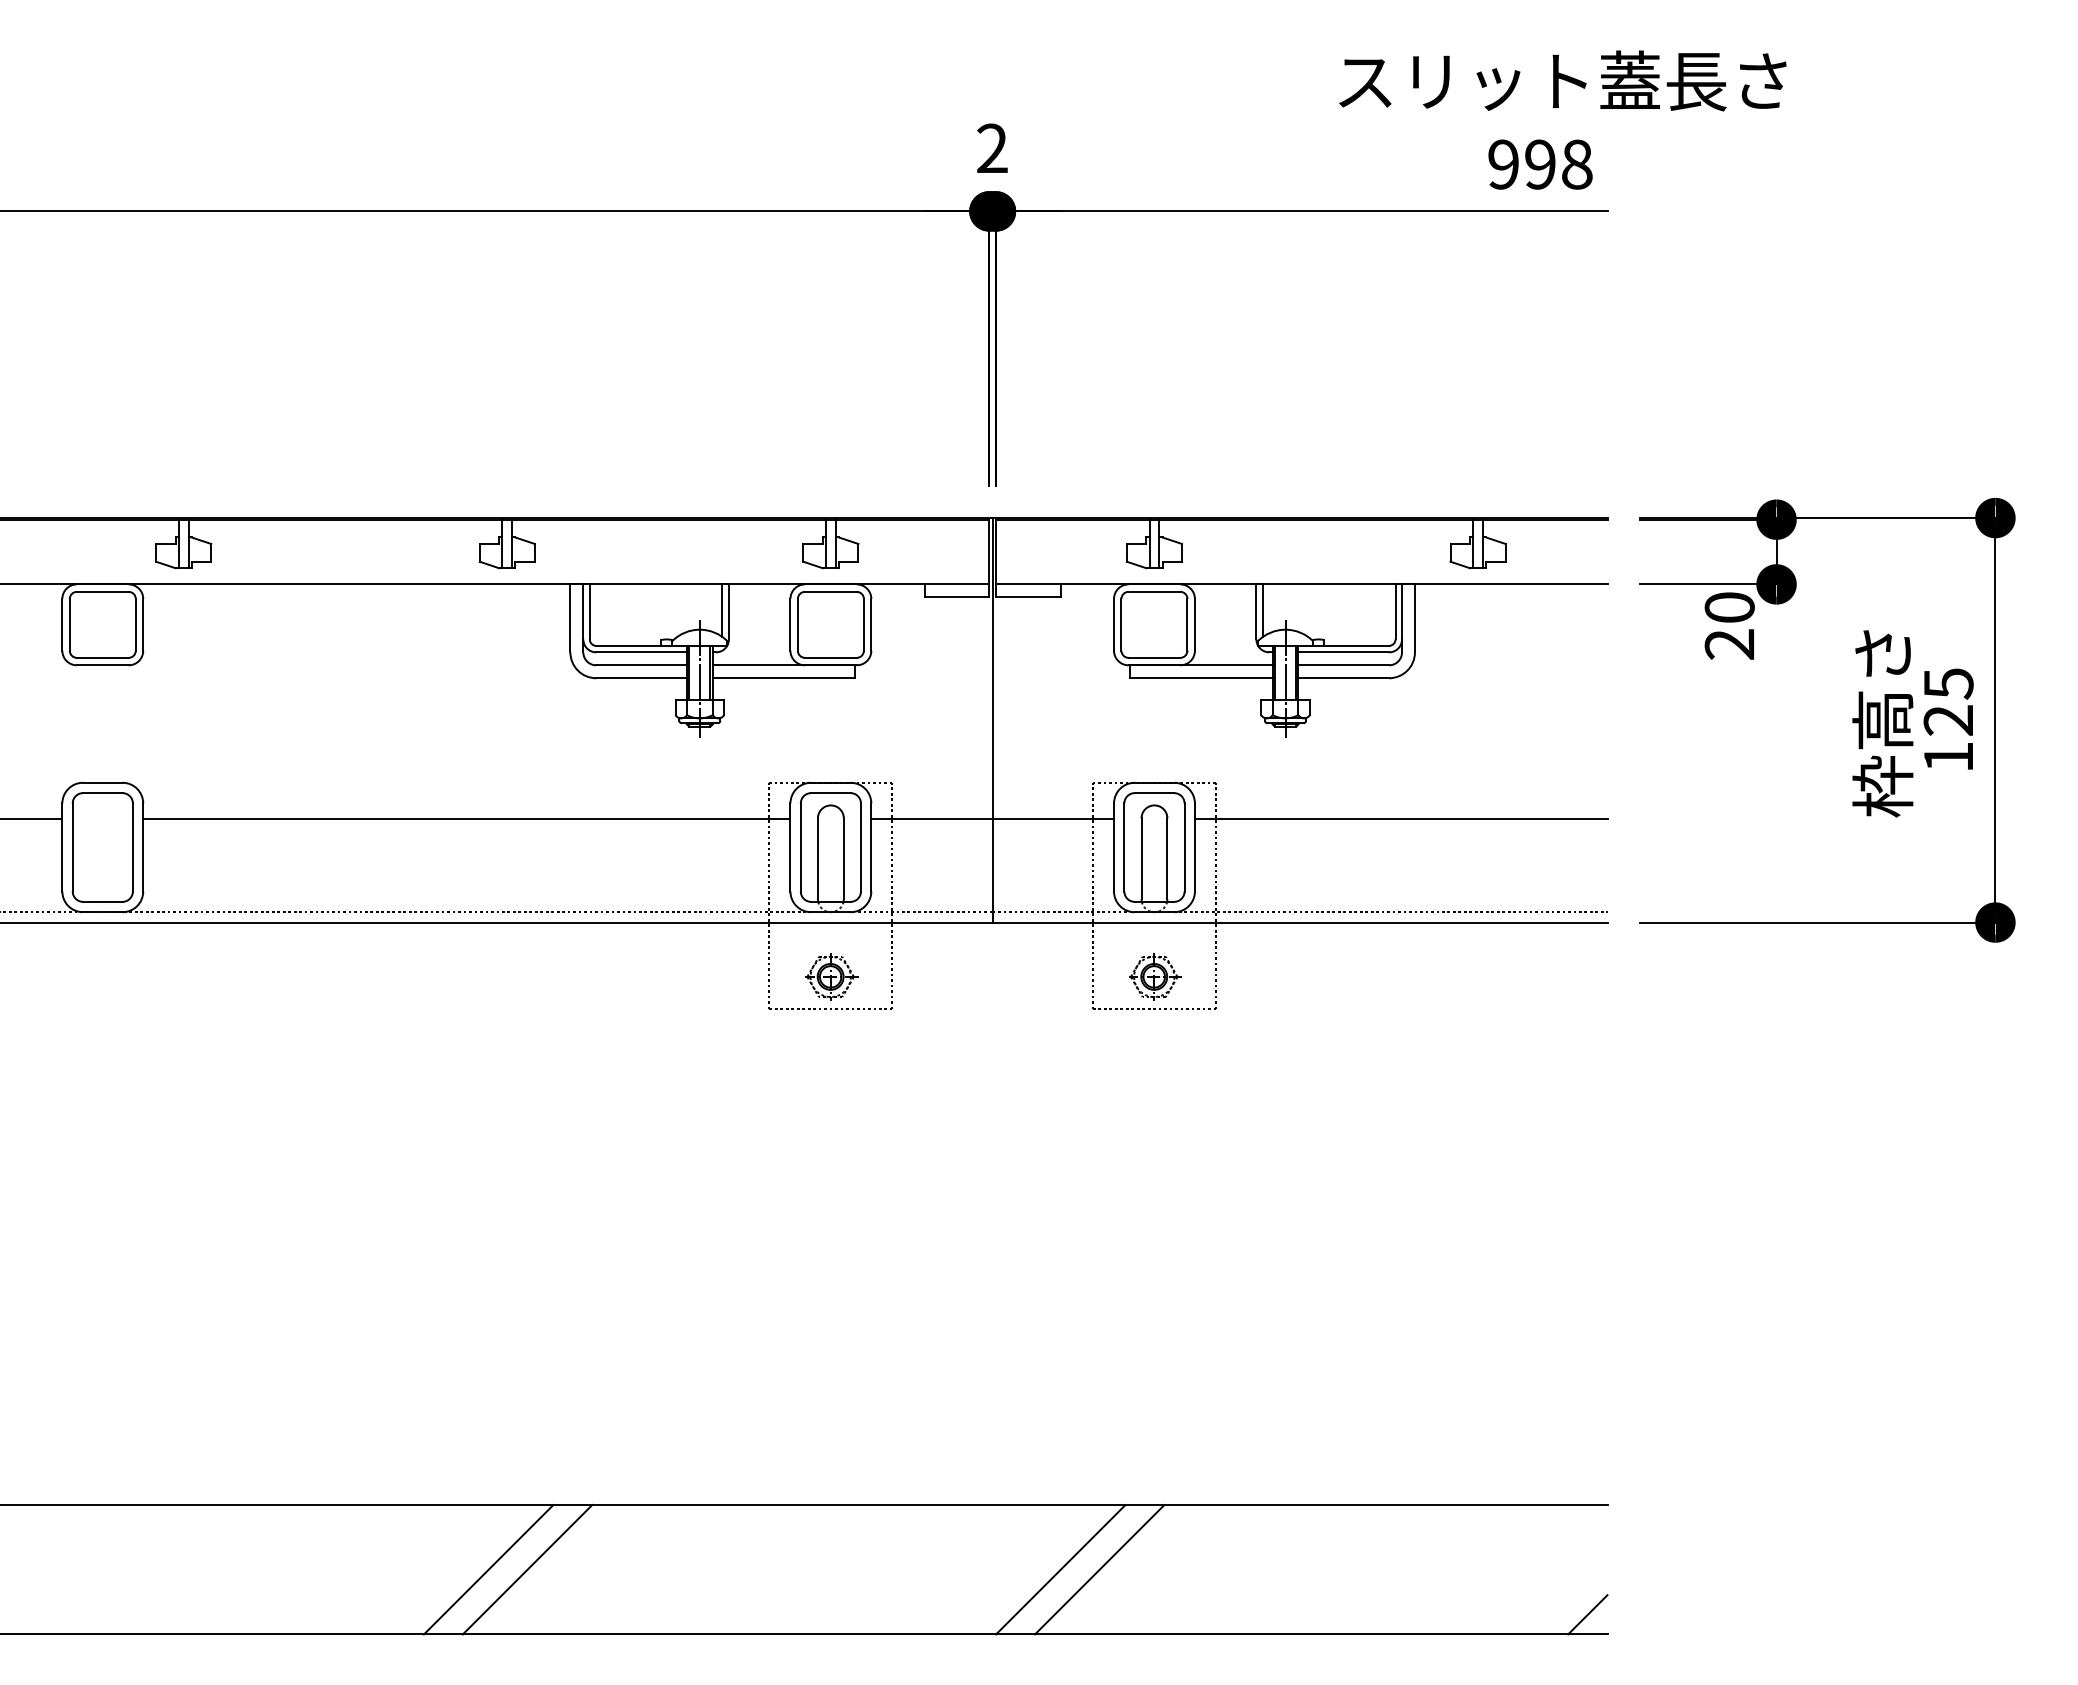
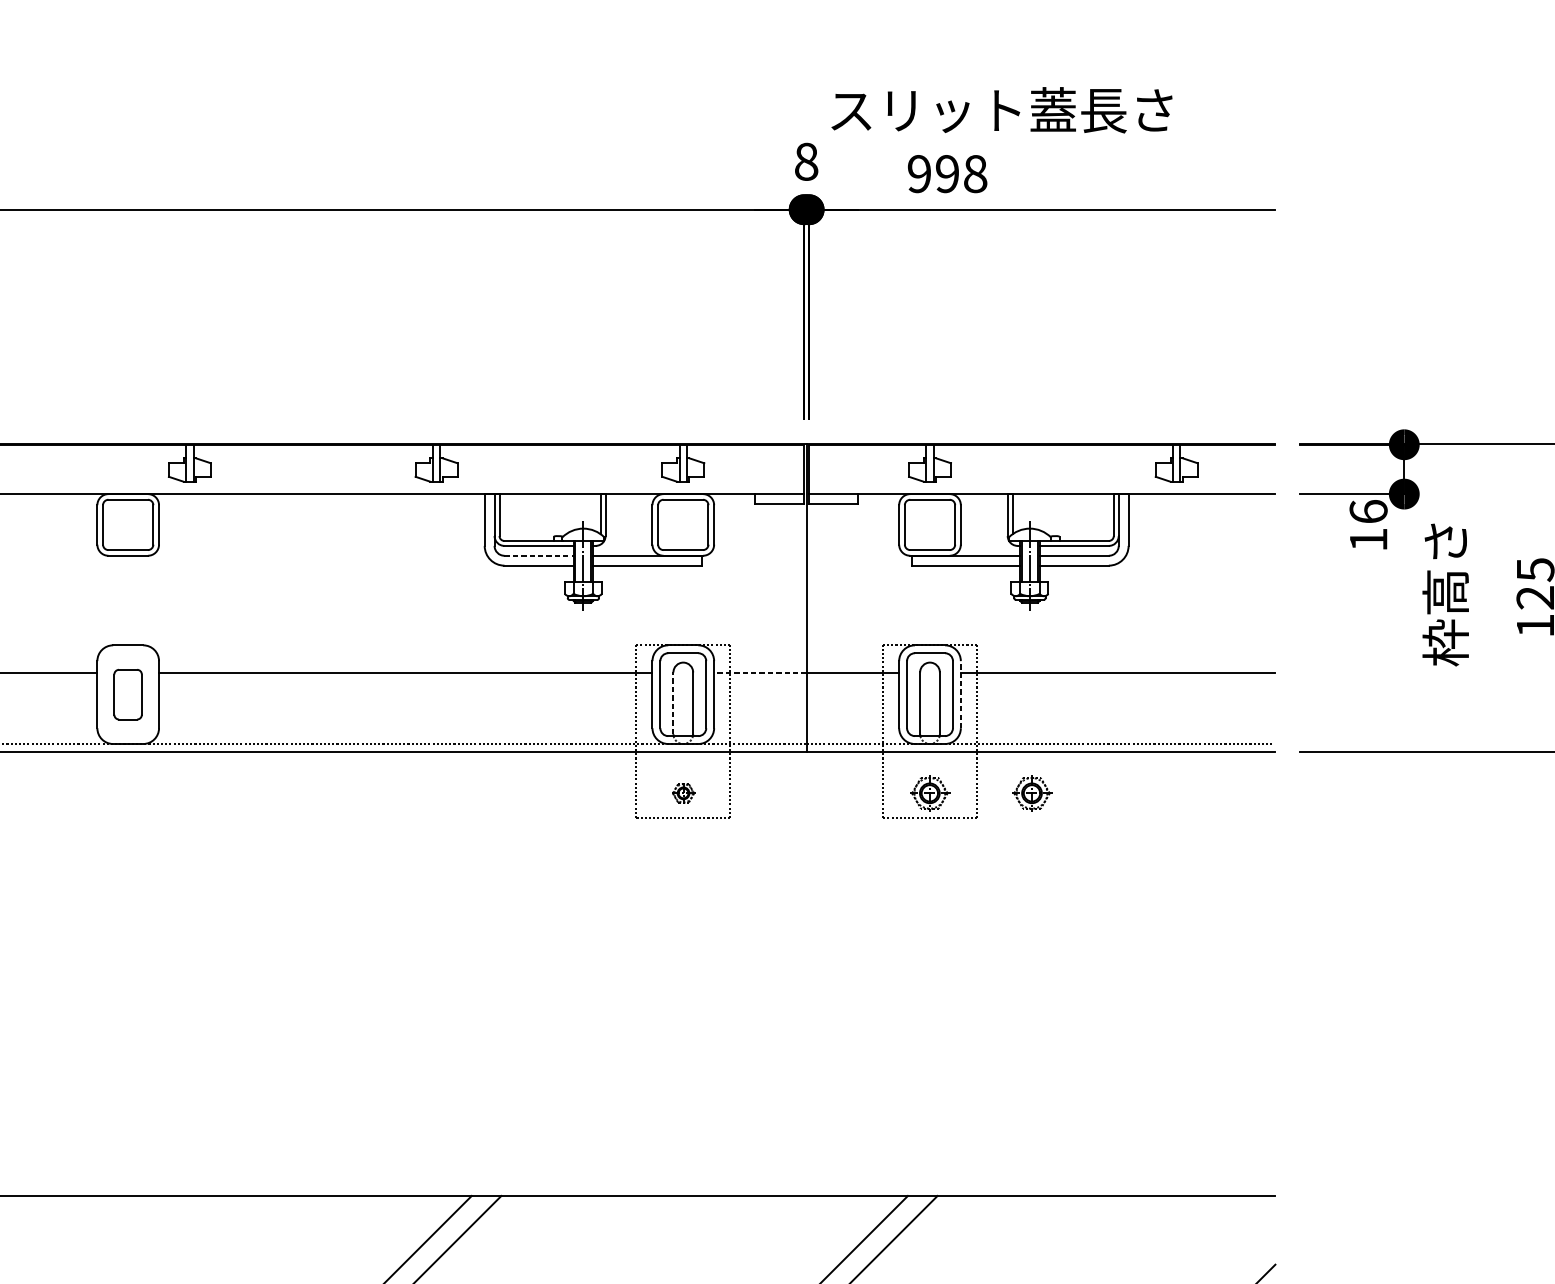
text: (1562, 80) -> (1001, 109), moved
text: (992, 148) -> (806, 161), 2 -> 8
text: (1540, 164) -> (947, 173), moved
text: (1729, 625) -> (1368, 525), 20 -> 16
line: (642, 665) -> (539, 555), solid -> dashed
text: (1882, 723) -> (1445, 594), moved
line: (932, 819) -> (760, 673), solid -> dashed
part: (102, 847) -> (127, 694), size x0.6
line: (1194, 847) -> (960, 694), solid -> dashed
line: (817, 858) -> (673, 703), solid -> dashed
part: (831, 976) -> (683, 793), size x0.6
part: (1289, 976) -> (1032, 793), added

